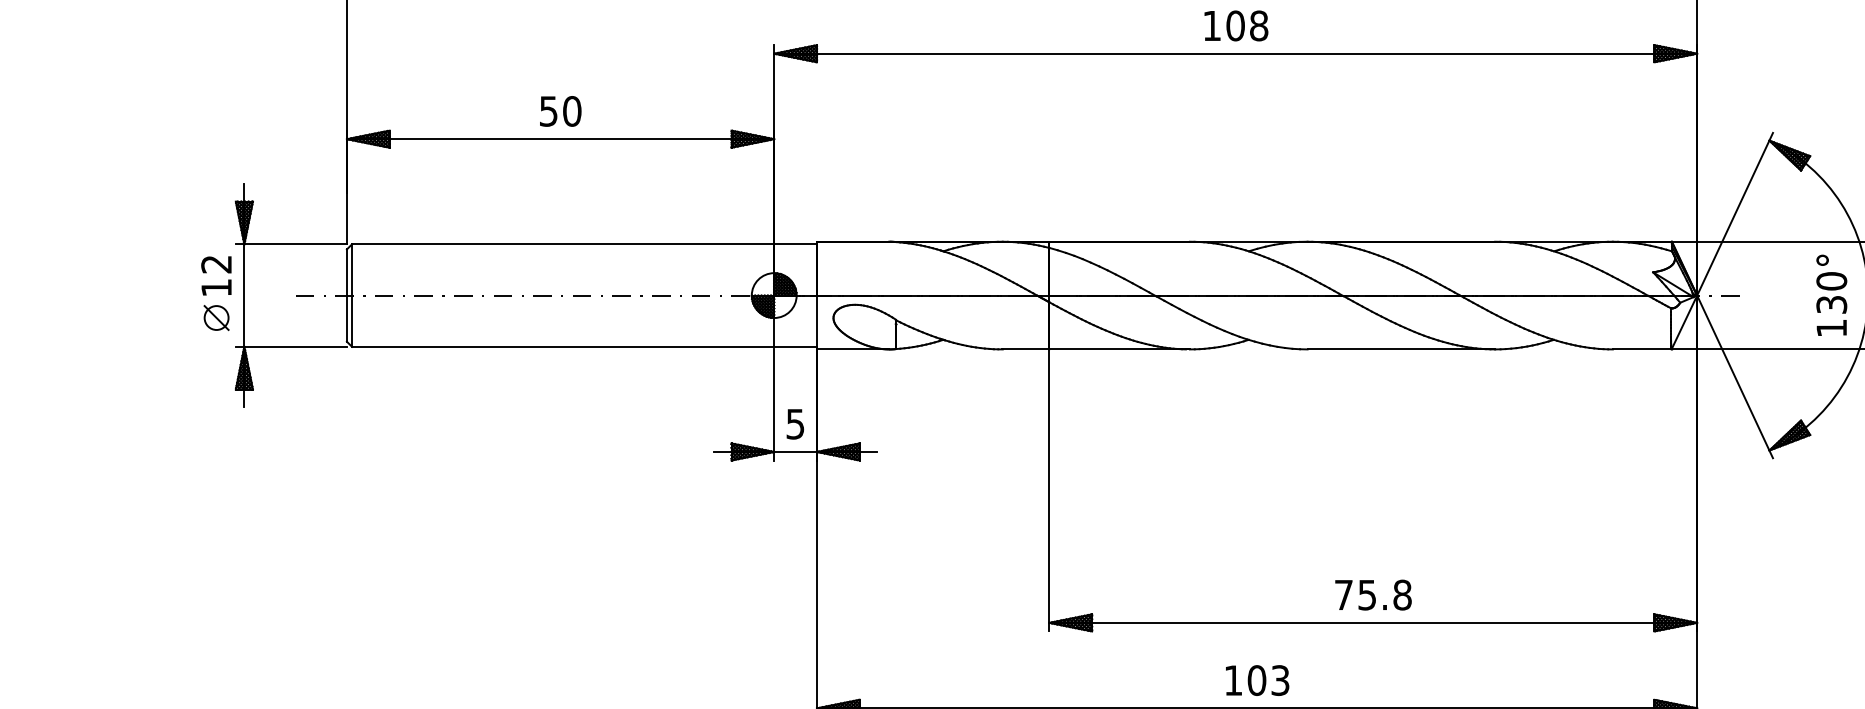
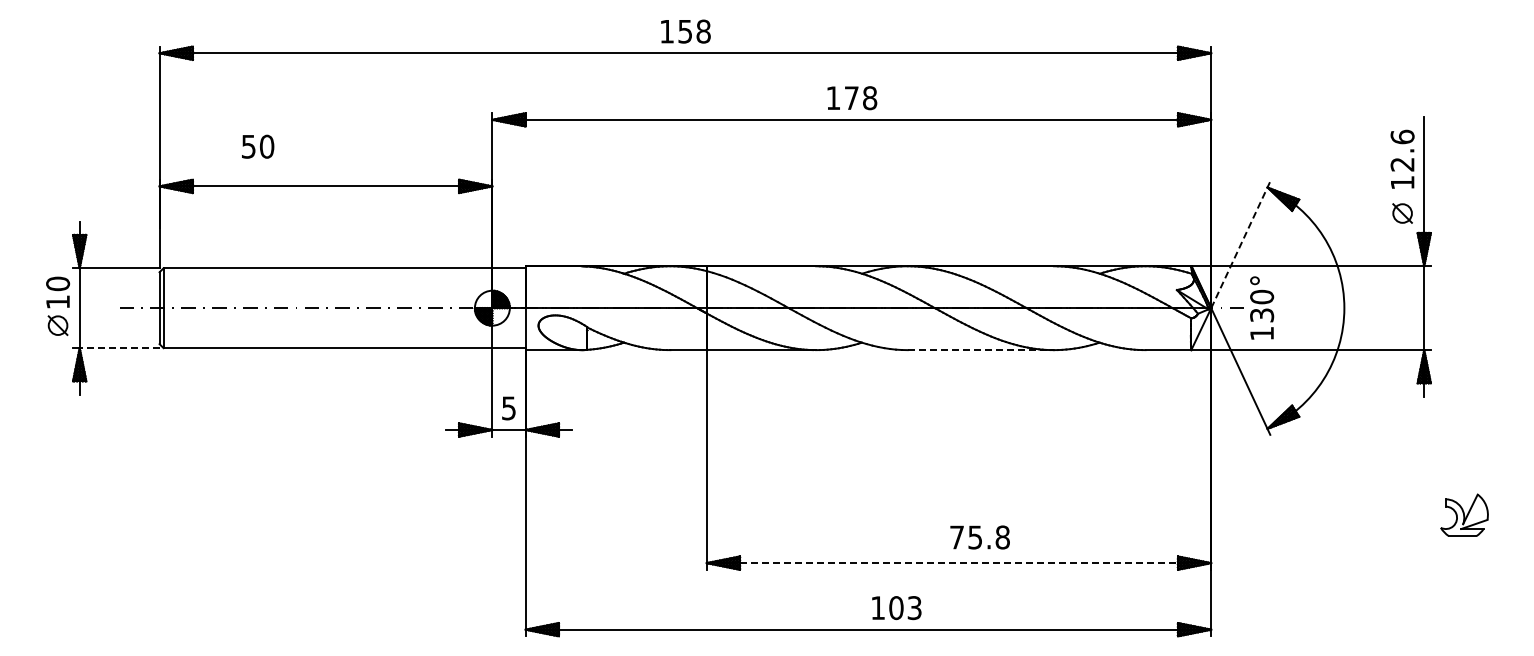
text: (1235, 26) -> (851, 98), 108 -> 178
text: (561, 111) -> (258, 146), moved
line: (1734, 213) -> (1240, 244), solid -> dashed
text: (217, 263) -> (58, 283), 12 -> 10
text: (1832, 294) -> (1262, 307), moved
line: (295, 347) -> (119, 348), solid -> dashed
line: (1402, 349) -> (981, 350), solid -> dashed
text: (1372, 595) -> (979, 537), moved
line: (1373, 623) -> (959, 563), solid -> dashed
text: (1257, 681) -> (896, 608), moved

